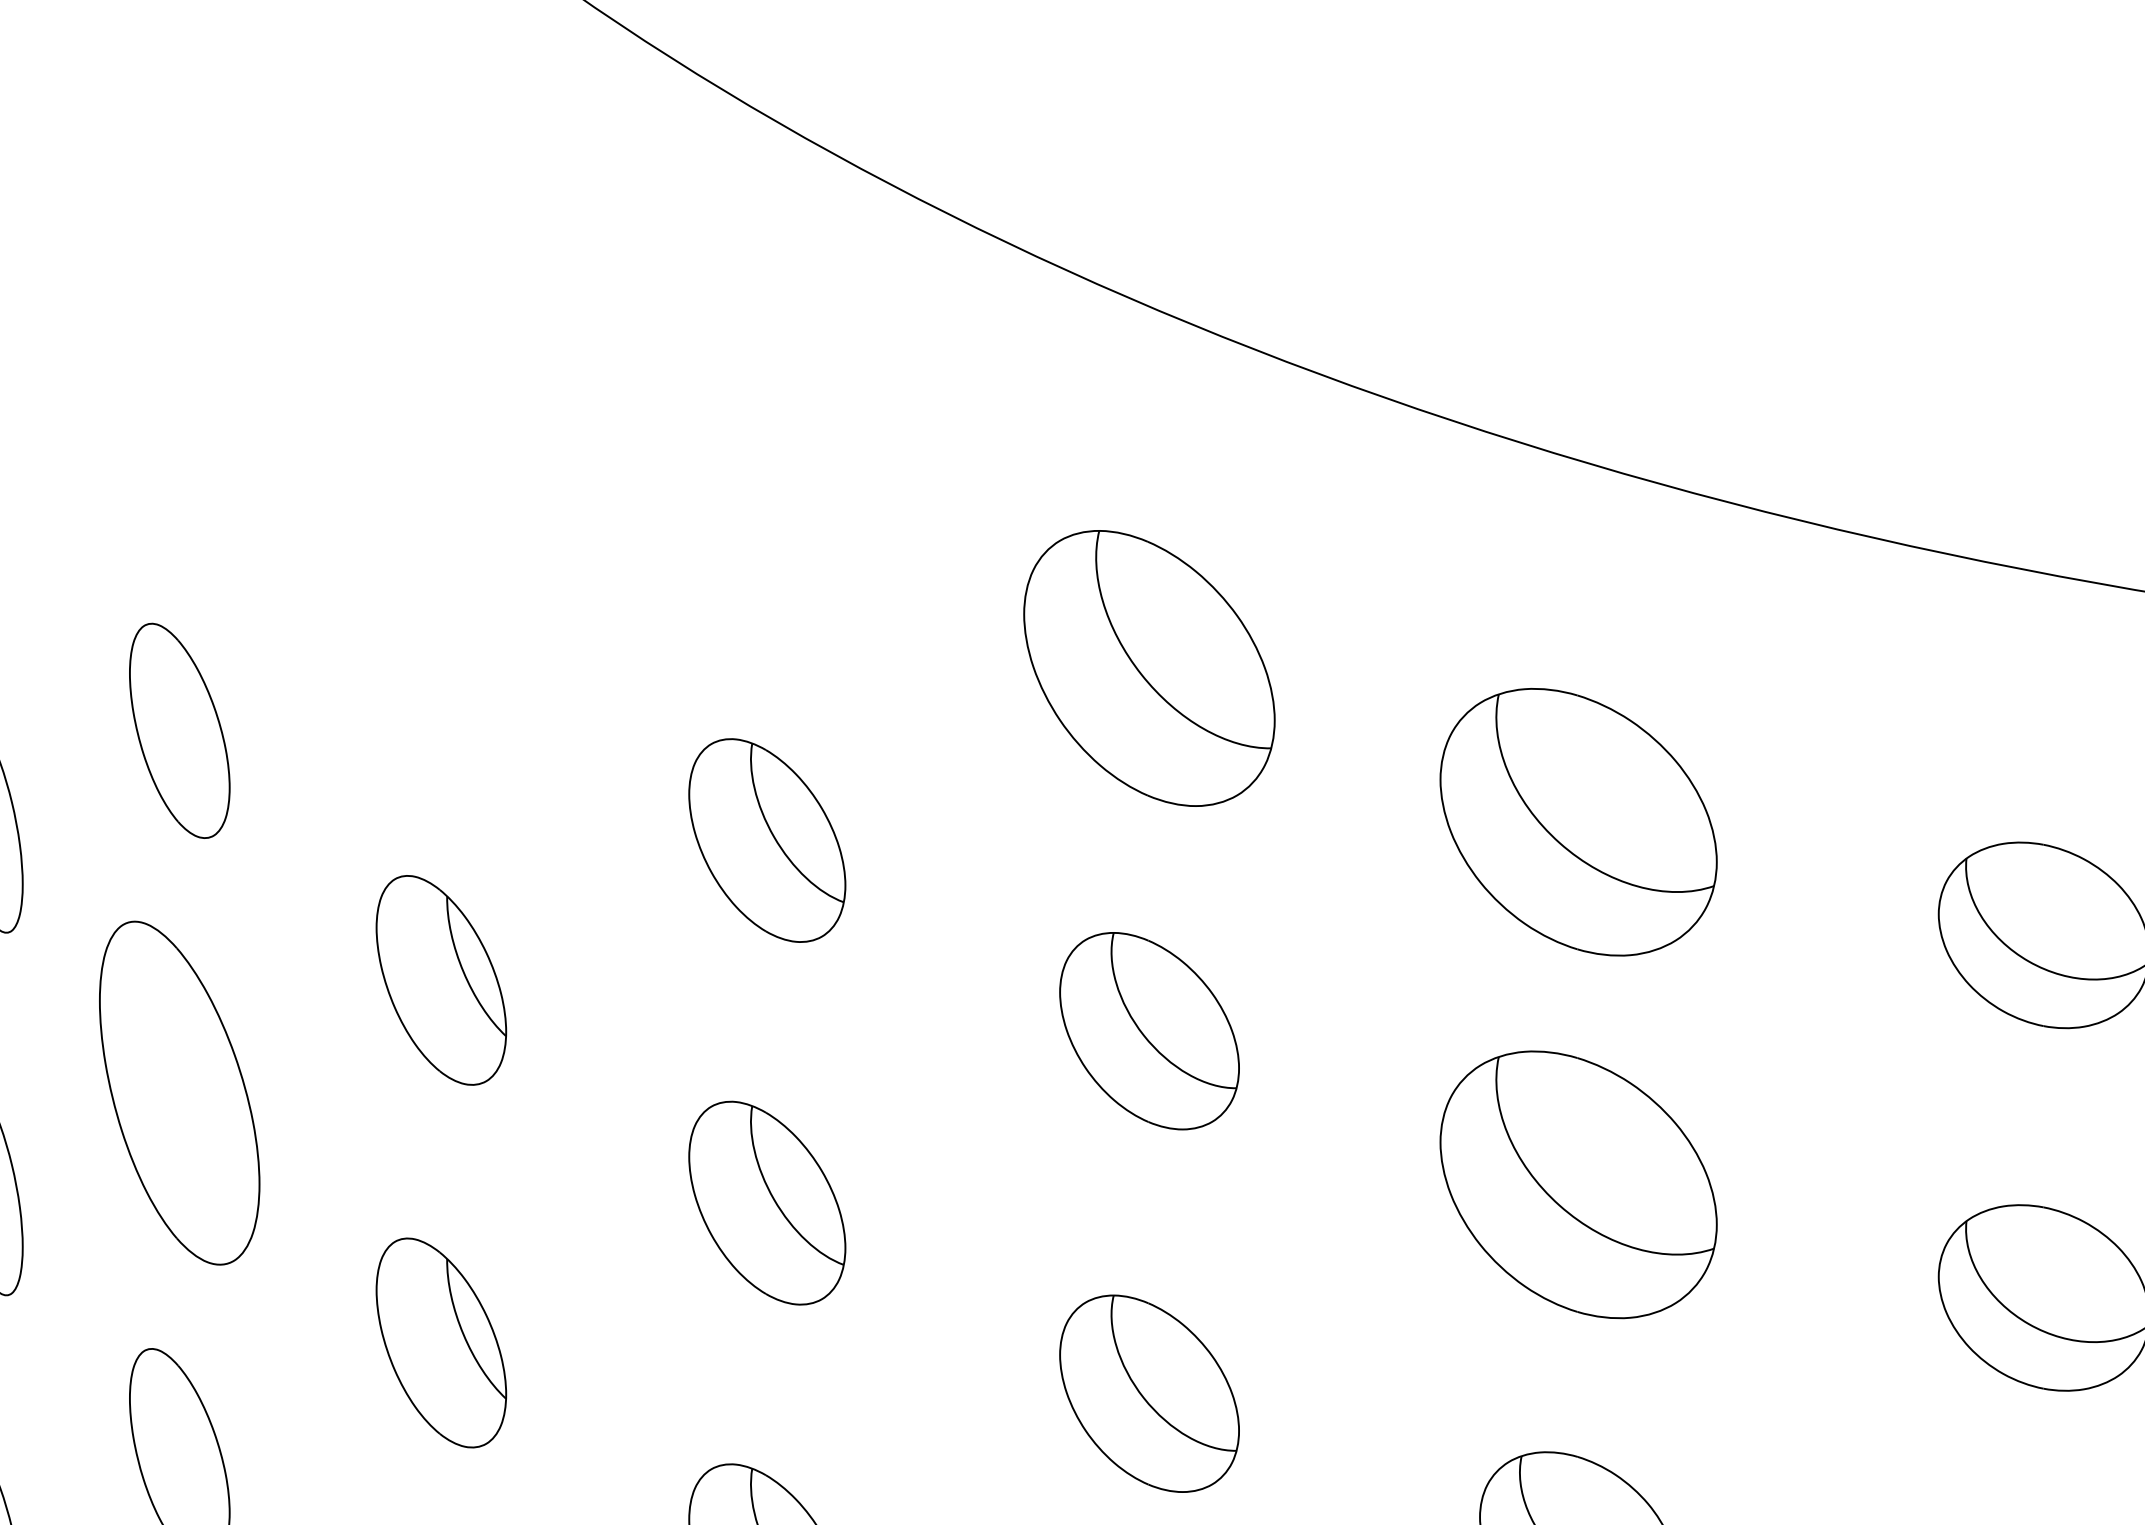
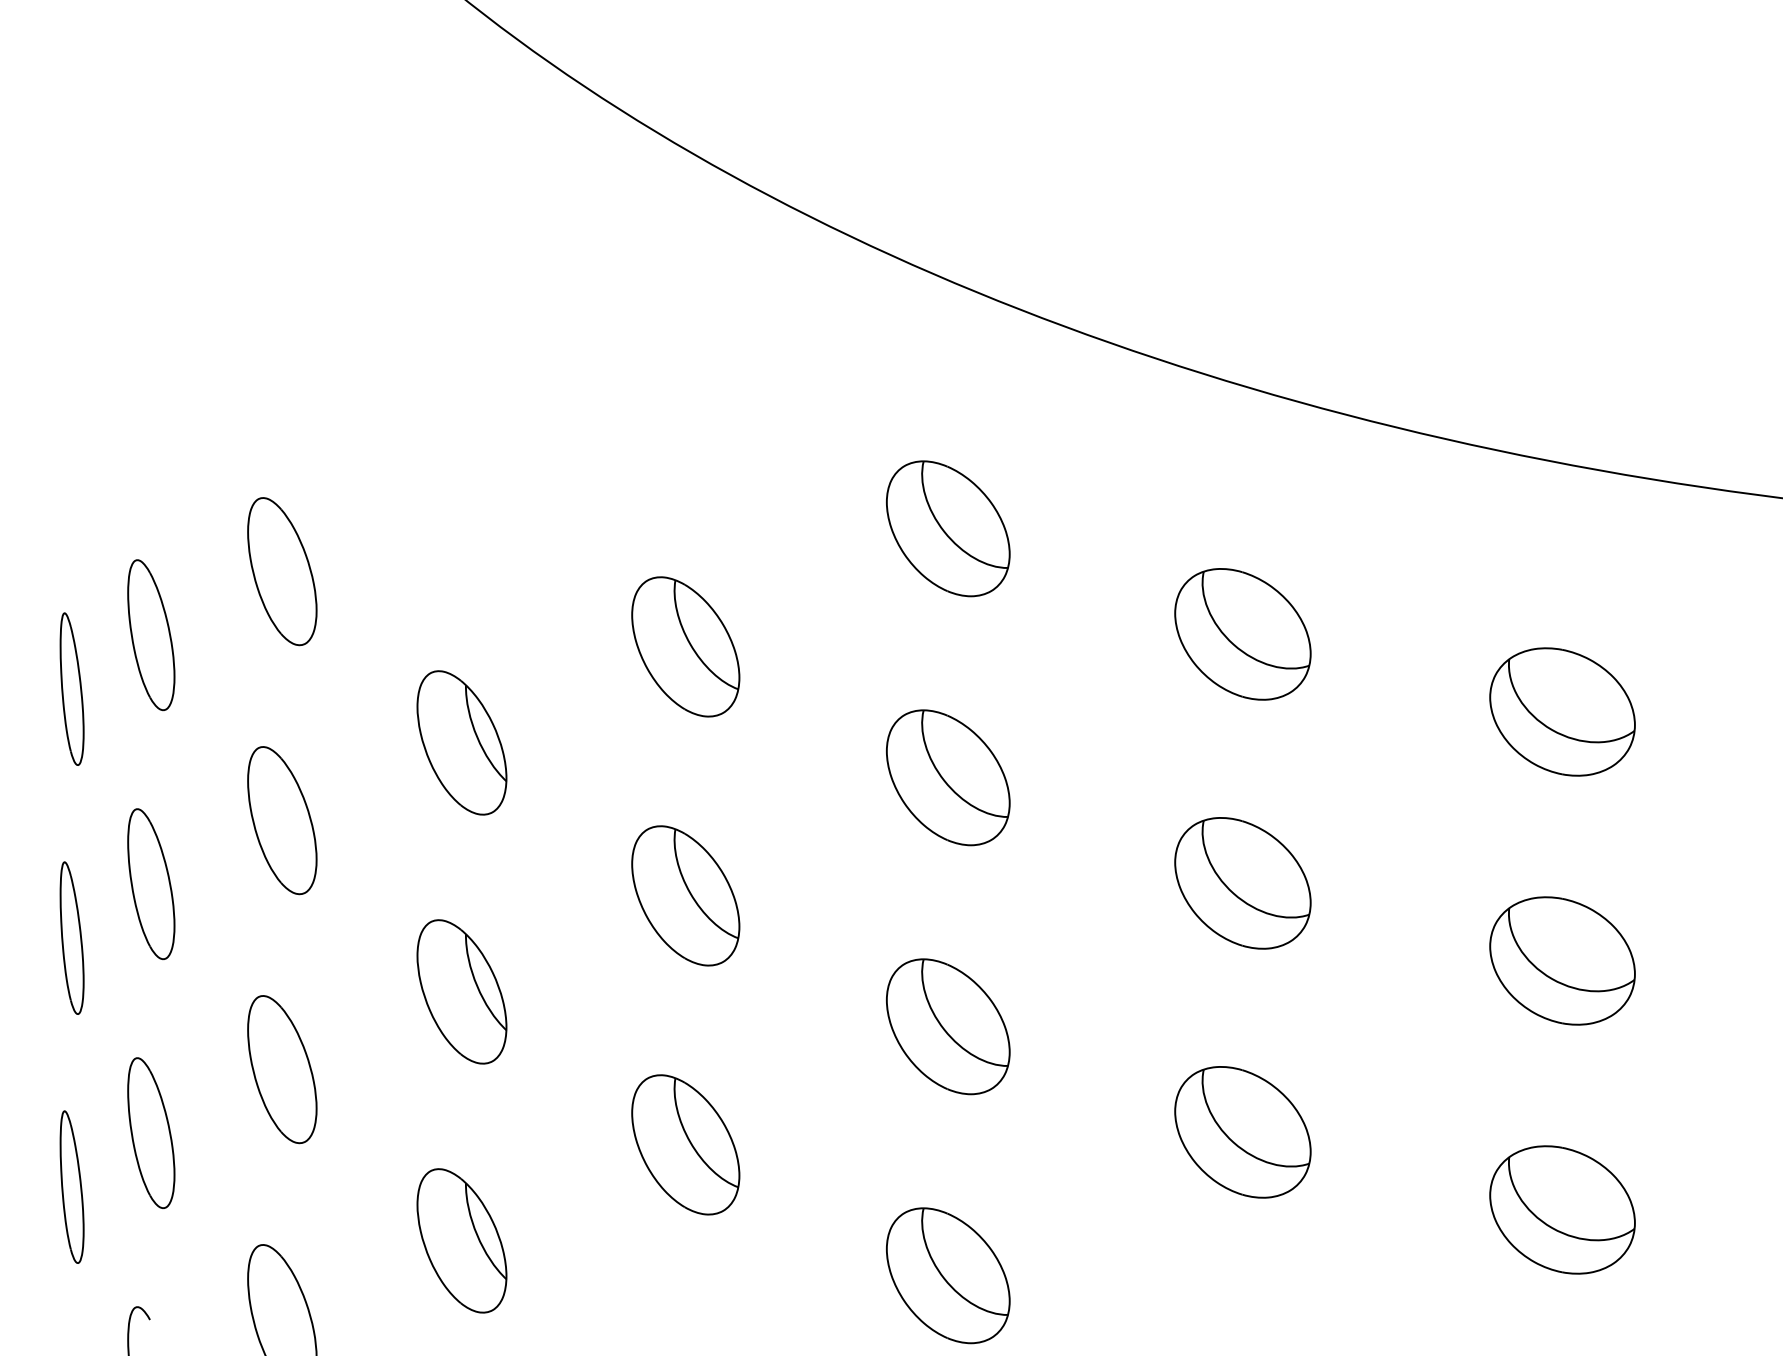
part: (1149, 668) -> (948, 528), size x0.71
part: (1578, 822) -> (1242, 634), size x0.71
part: (180, 1093) -> (282, 820), size x0.62
part: (1578, 1185) -> (1242, 883), size x0.71

